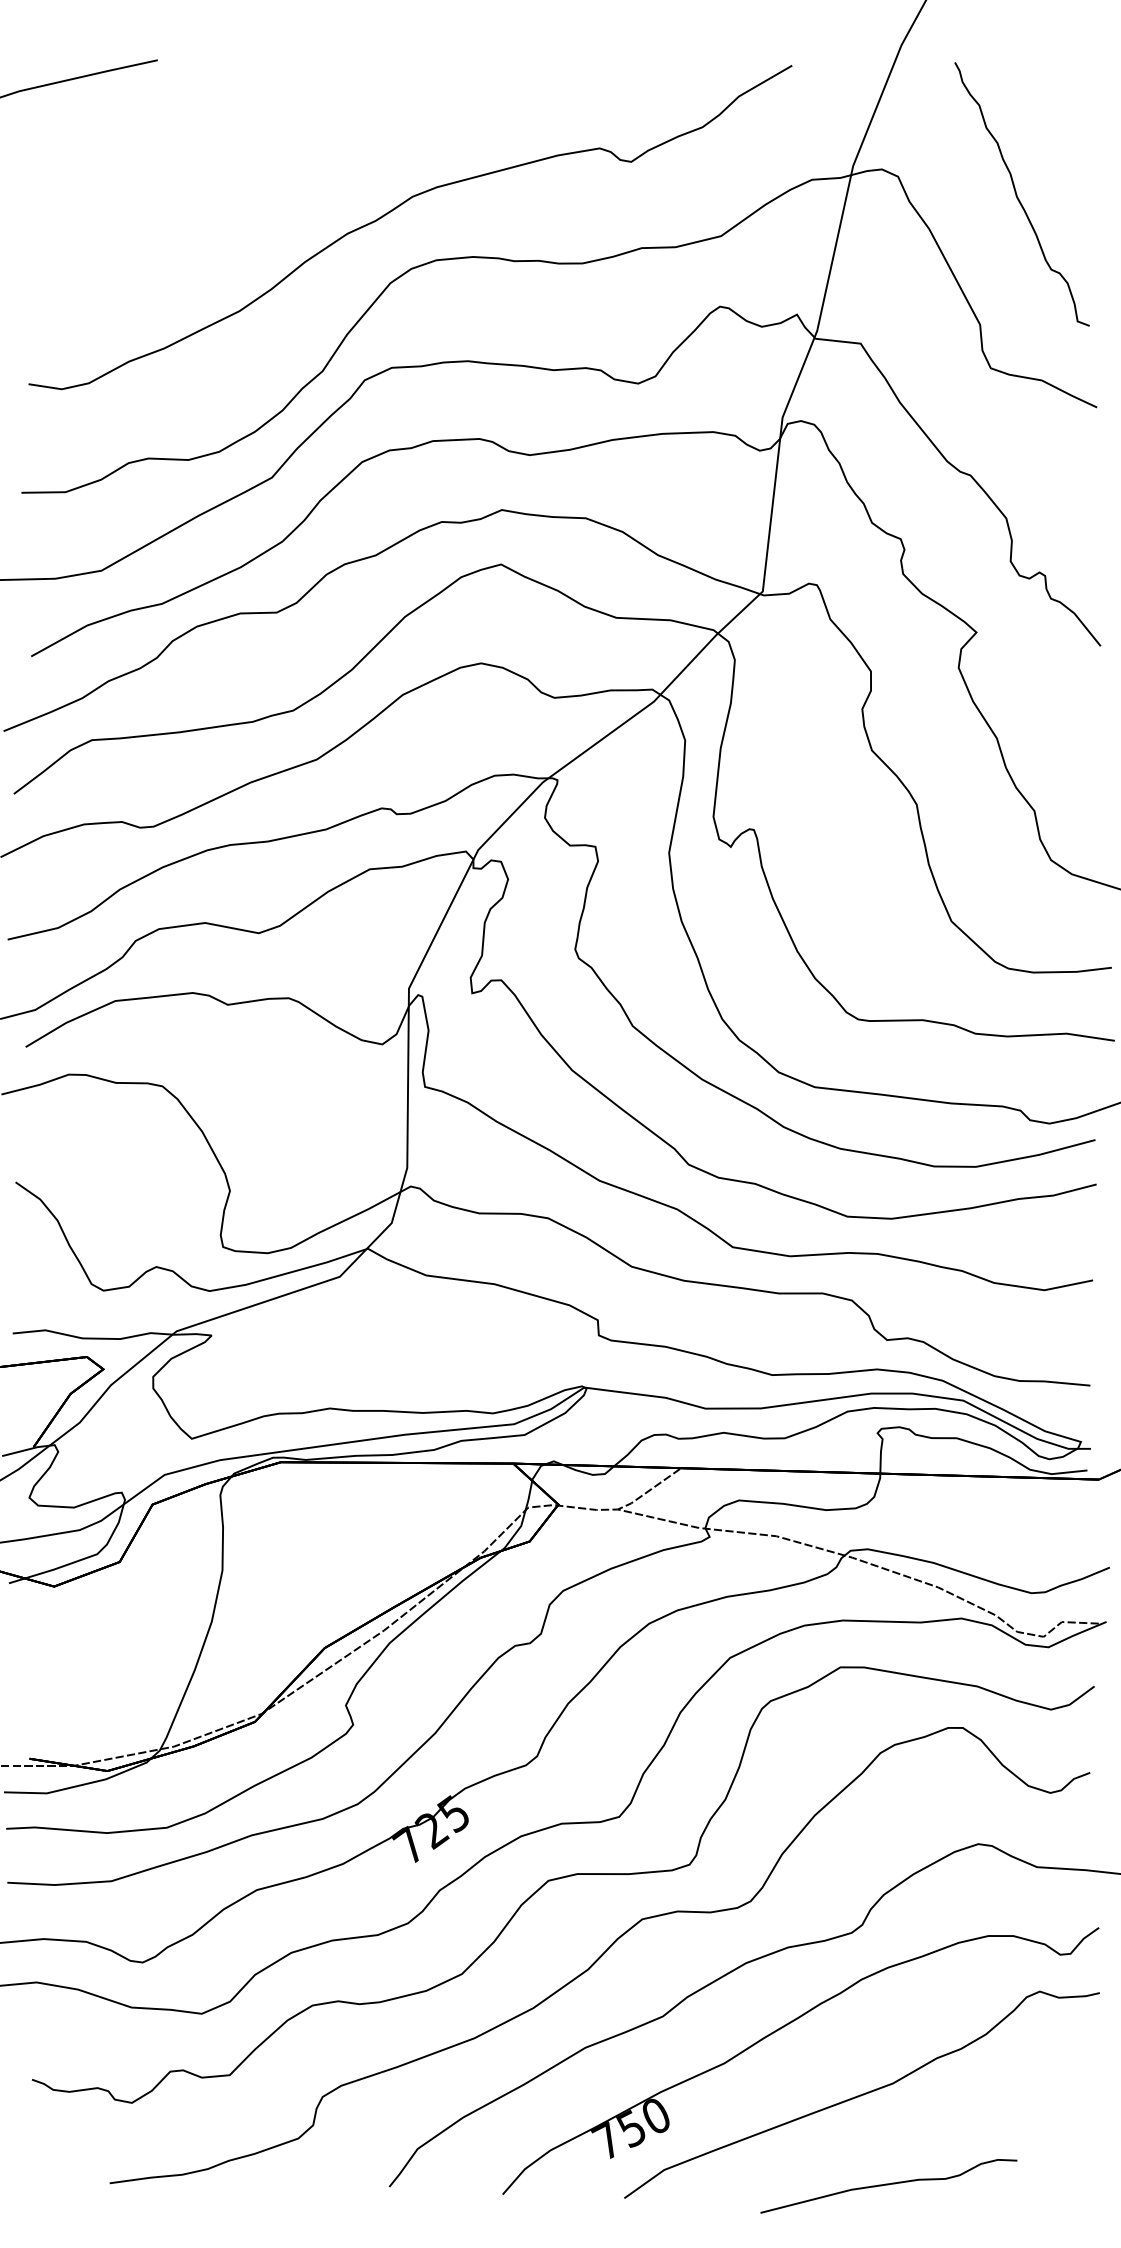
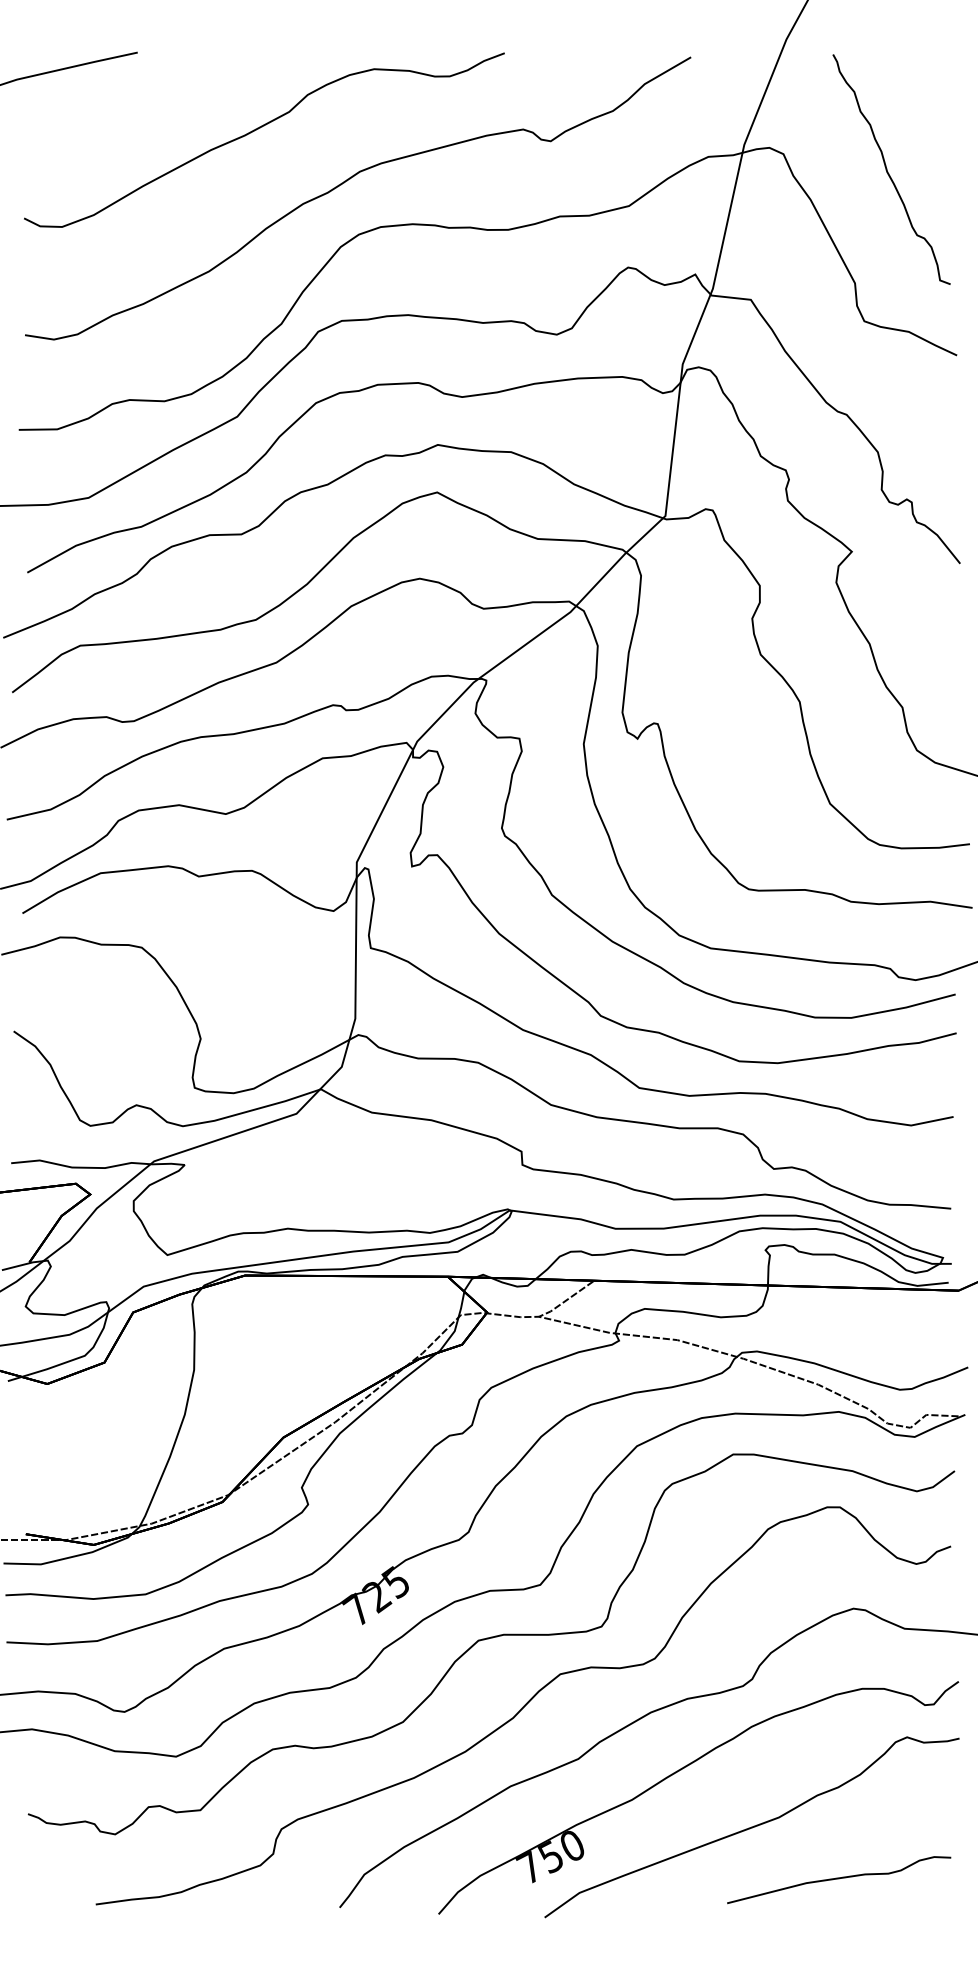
curve: (295, 148) -> (257, 129), added
curve: (888, 2185) -> (838, 1879), moved

